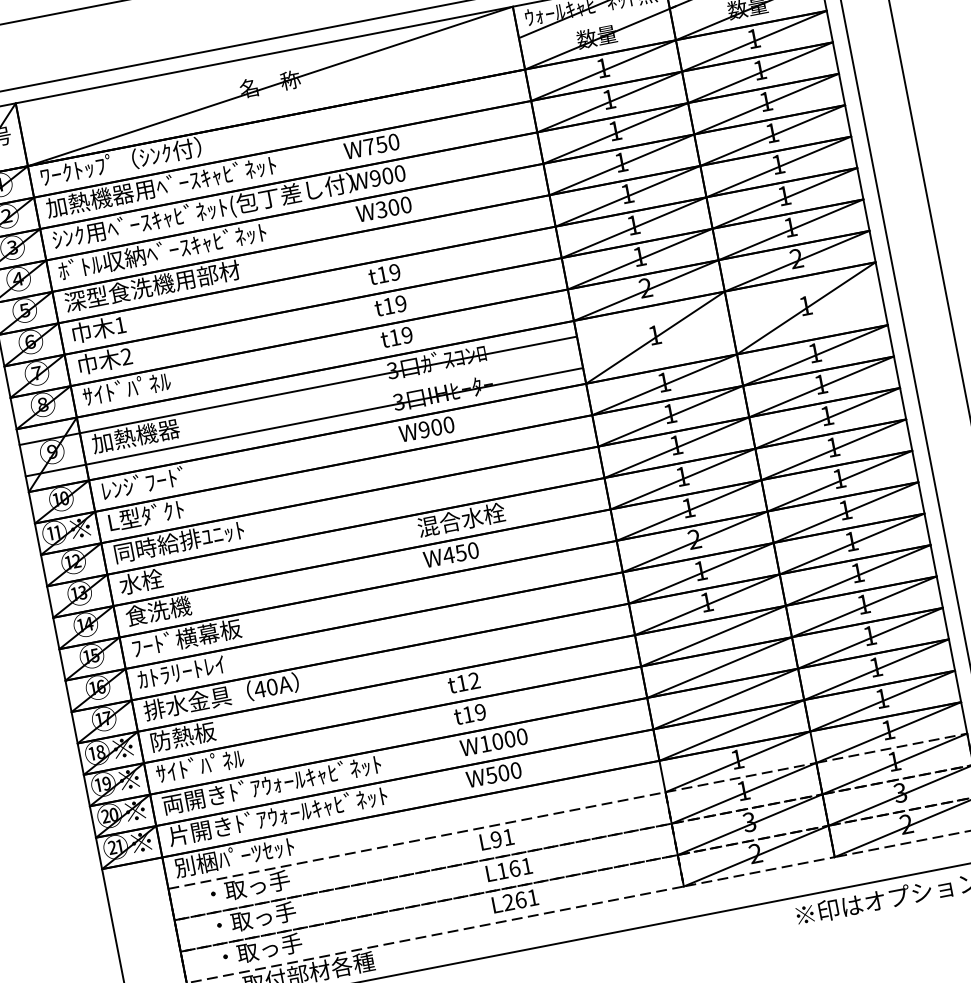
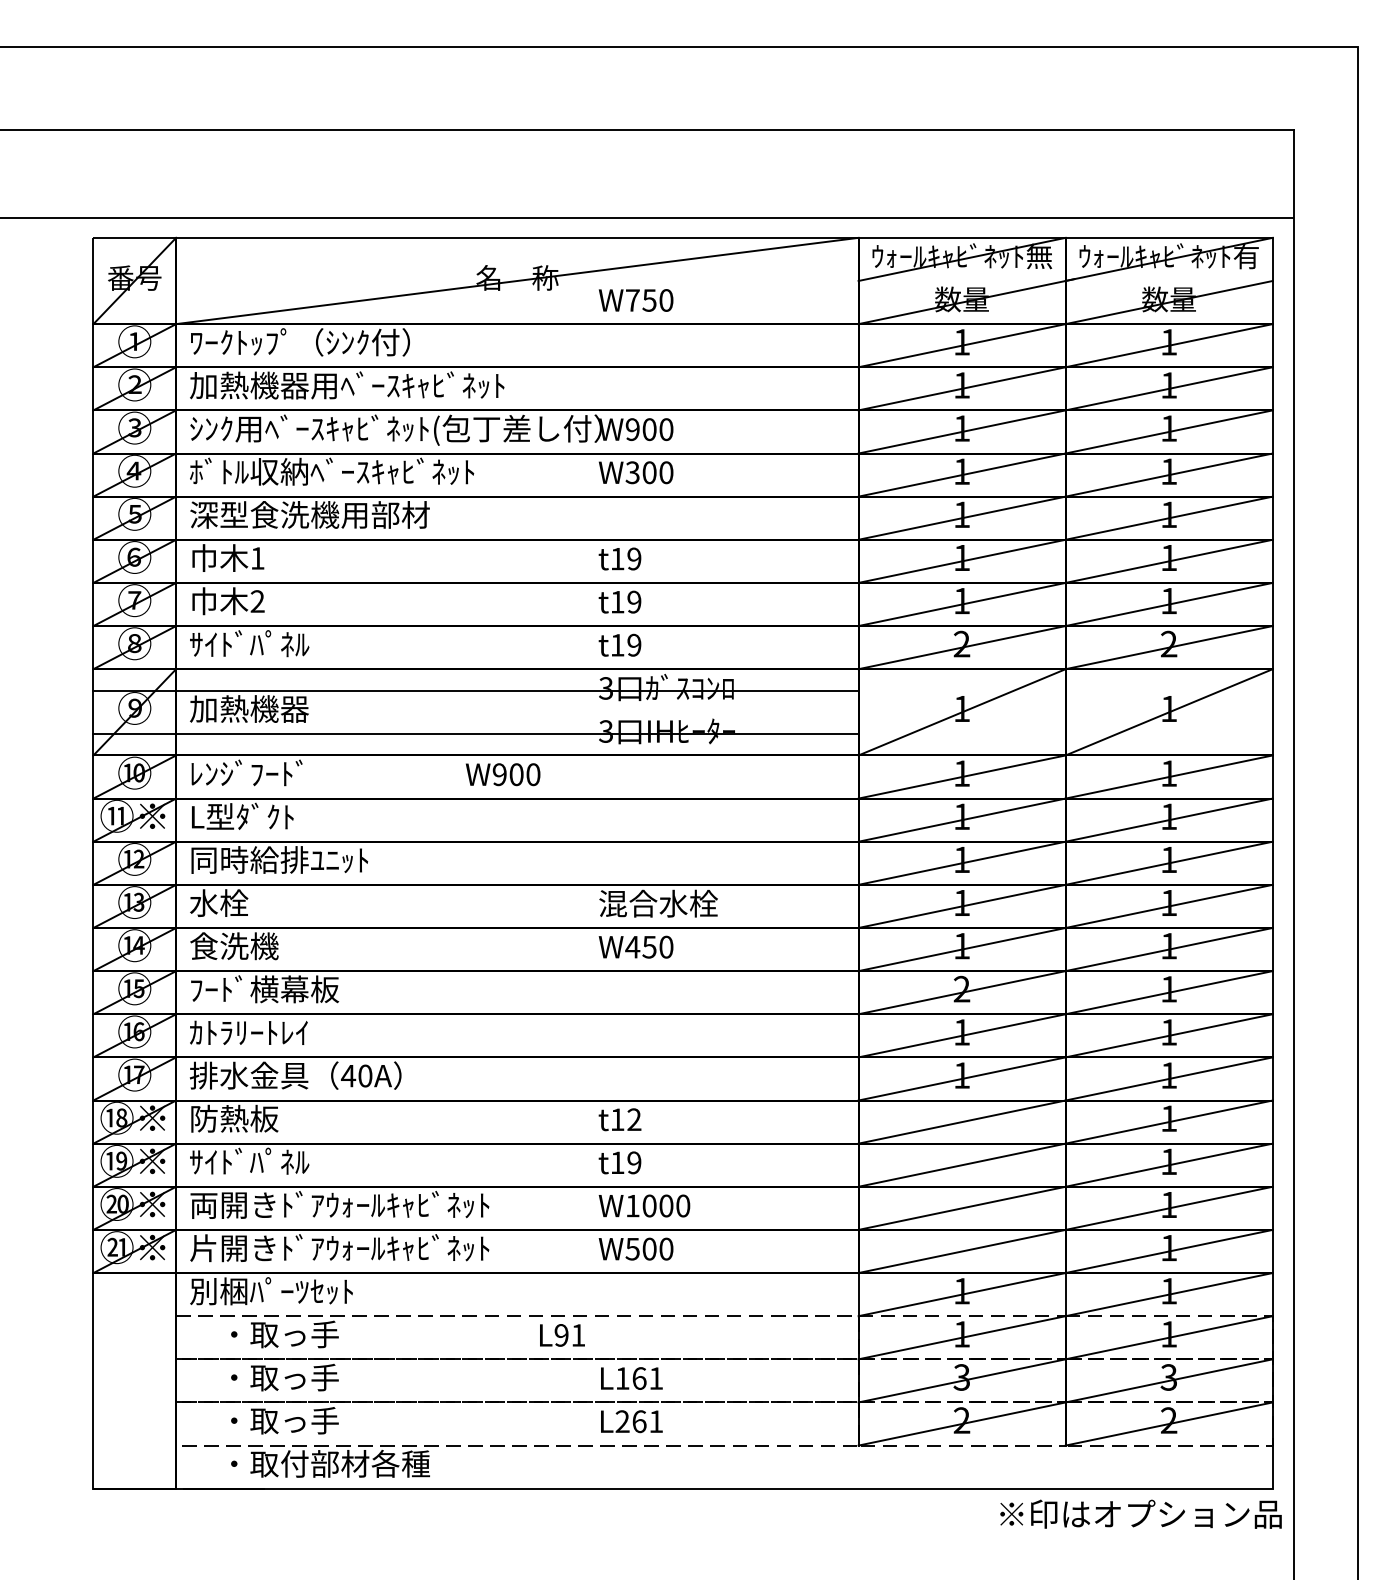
text: (371, 146) -> (635, 300), moved
text: (427, 429) -> (503, 774), moved
text: (497, 839) -> (562, 1335), moved

